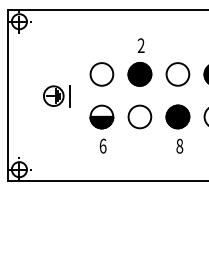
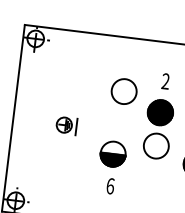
circle: (101, 74) -> (123, 91), moved
part: (56, 96) -> (66, 125), size x0.7
circle: (139, 116) -> (155, 145), moved

